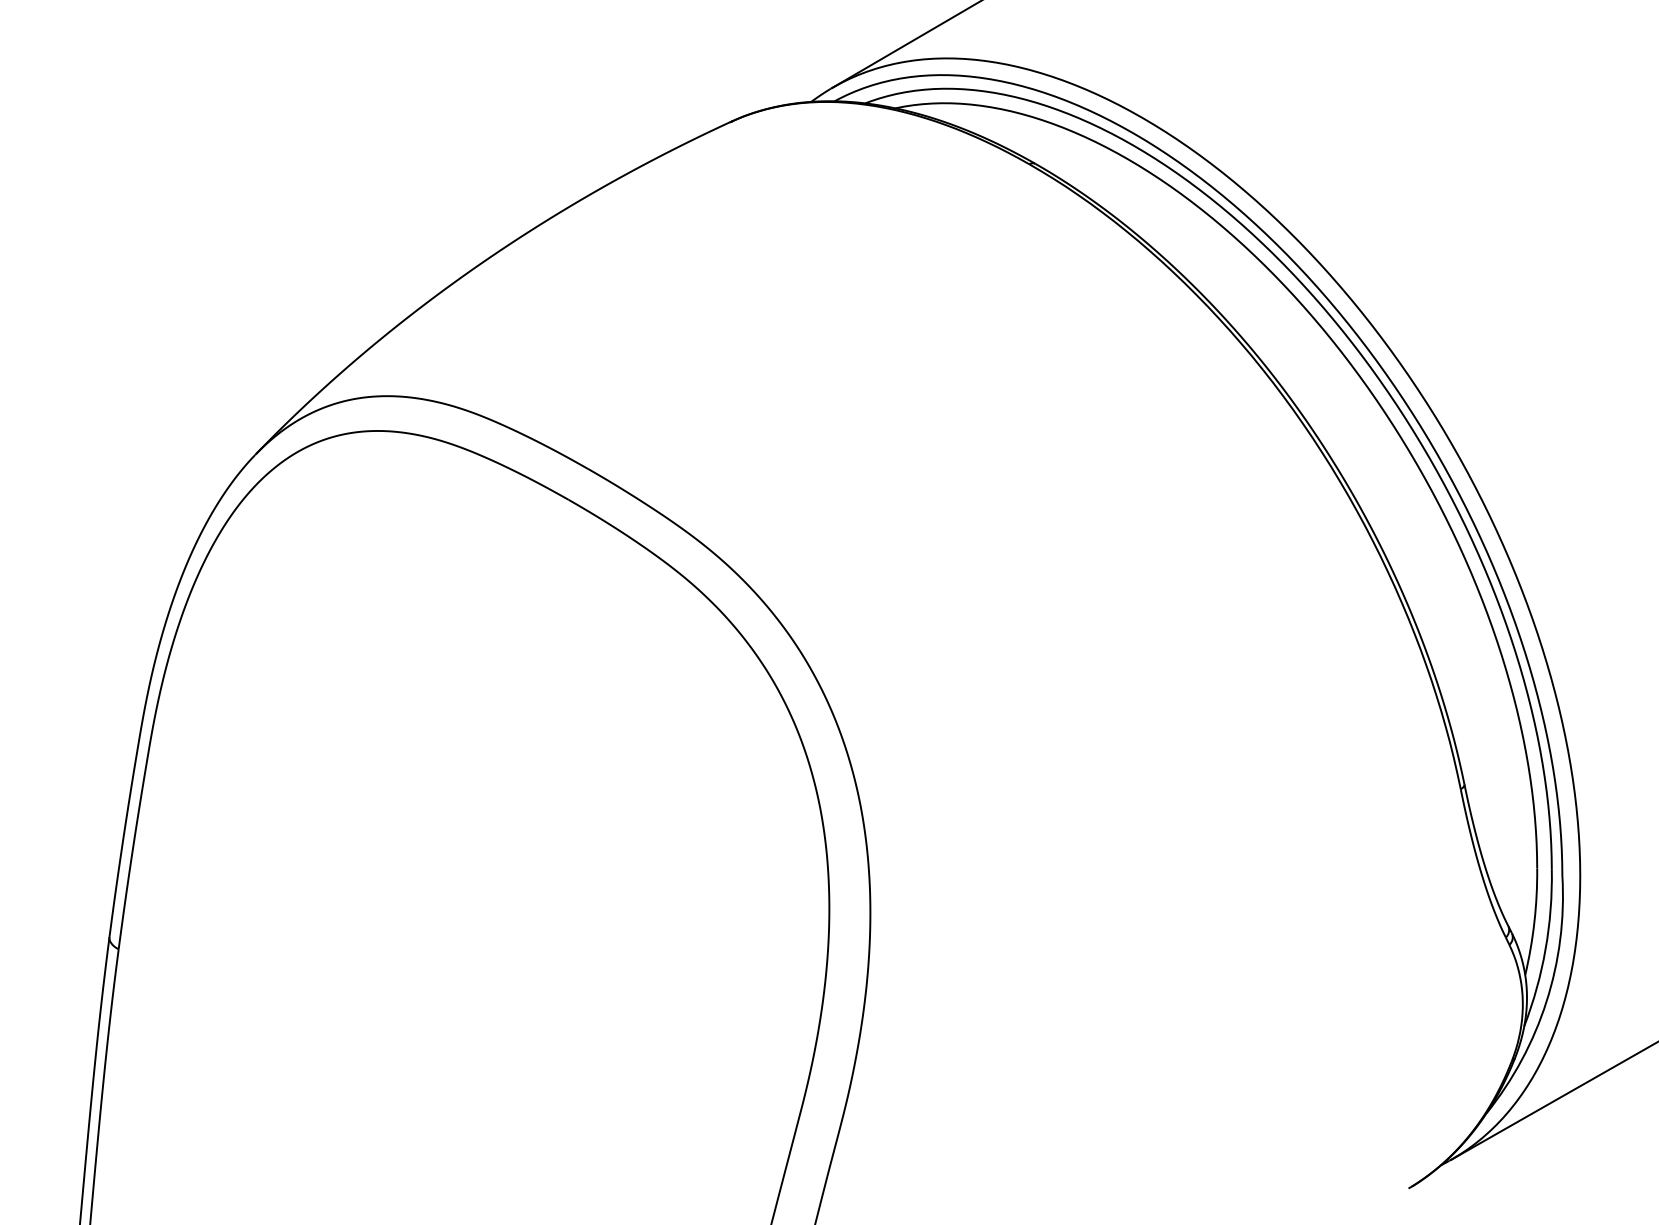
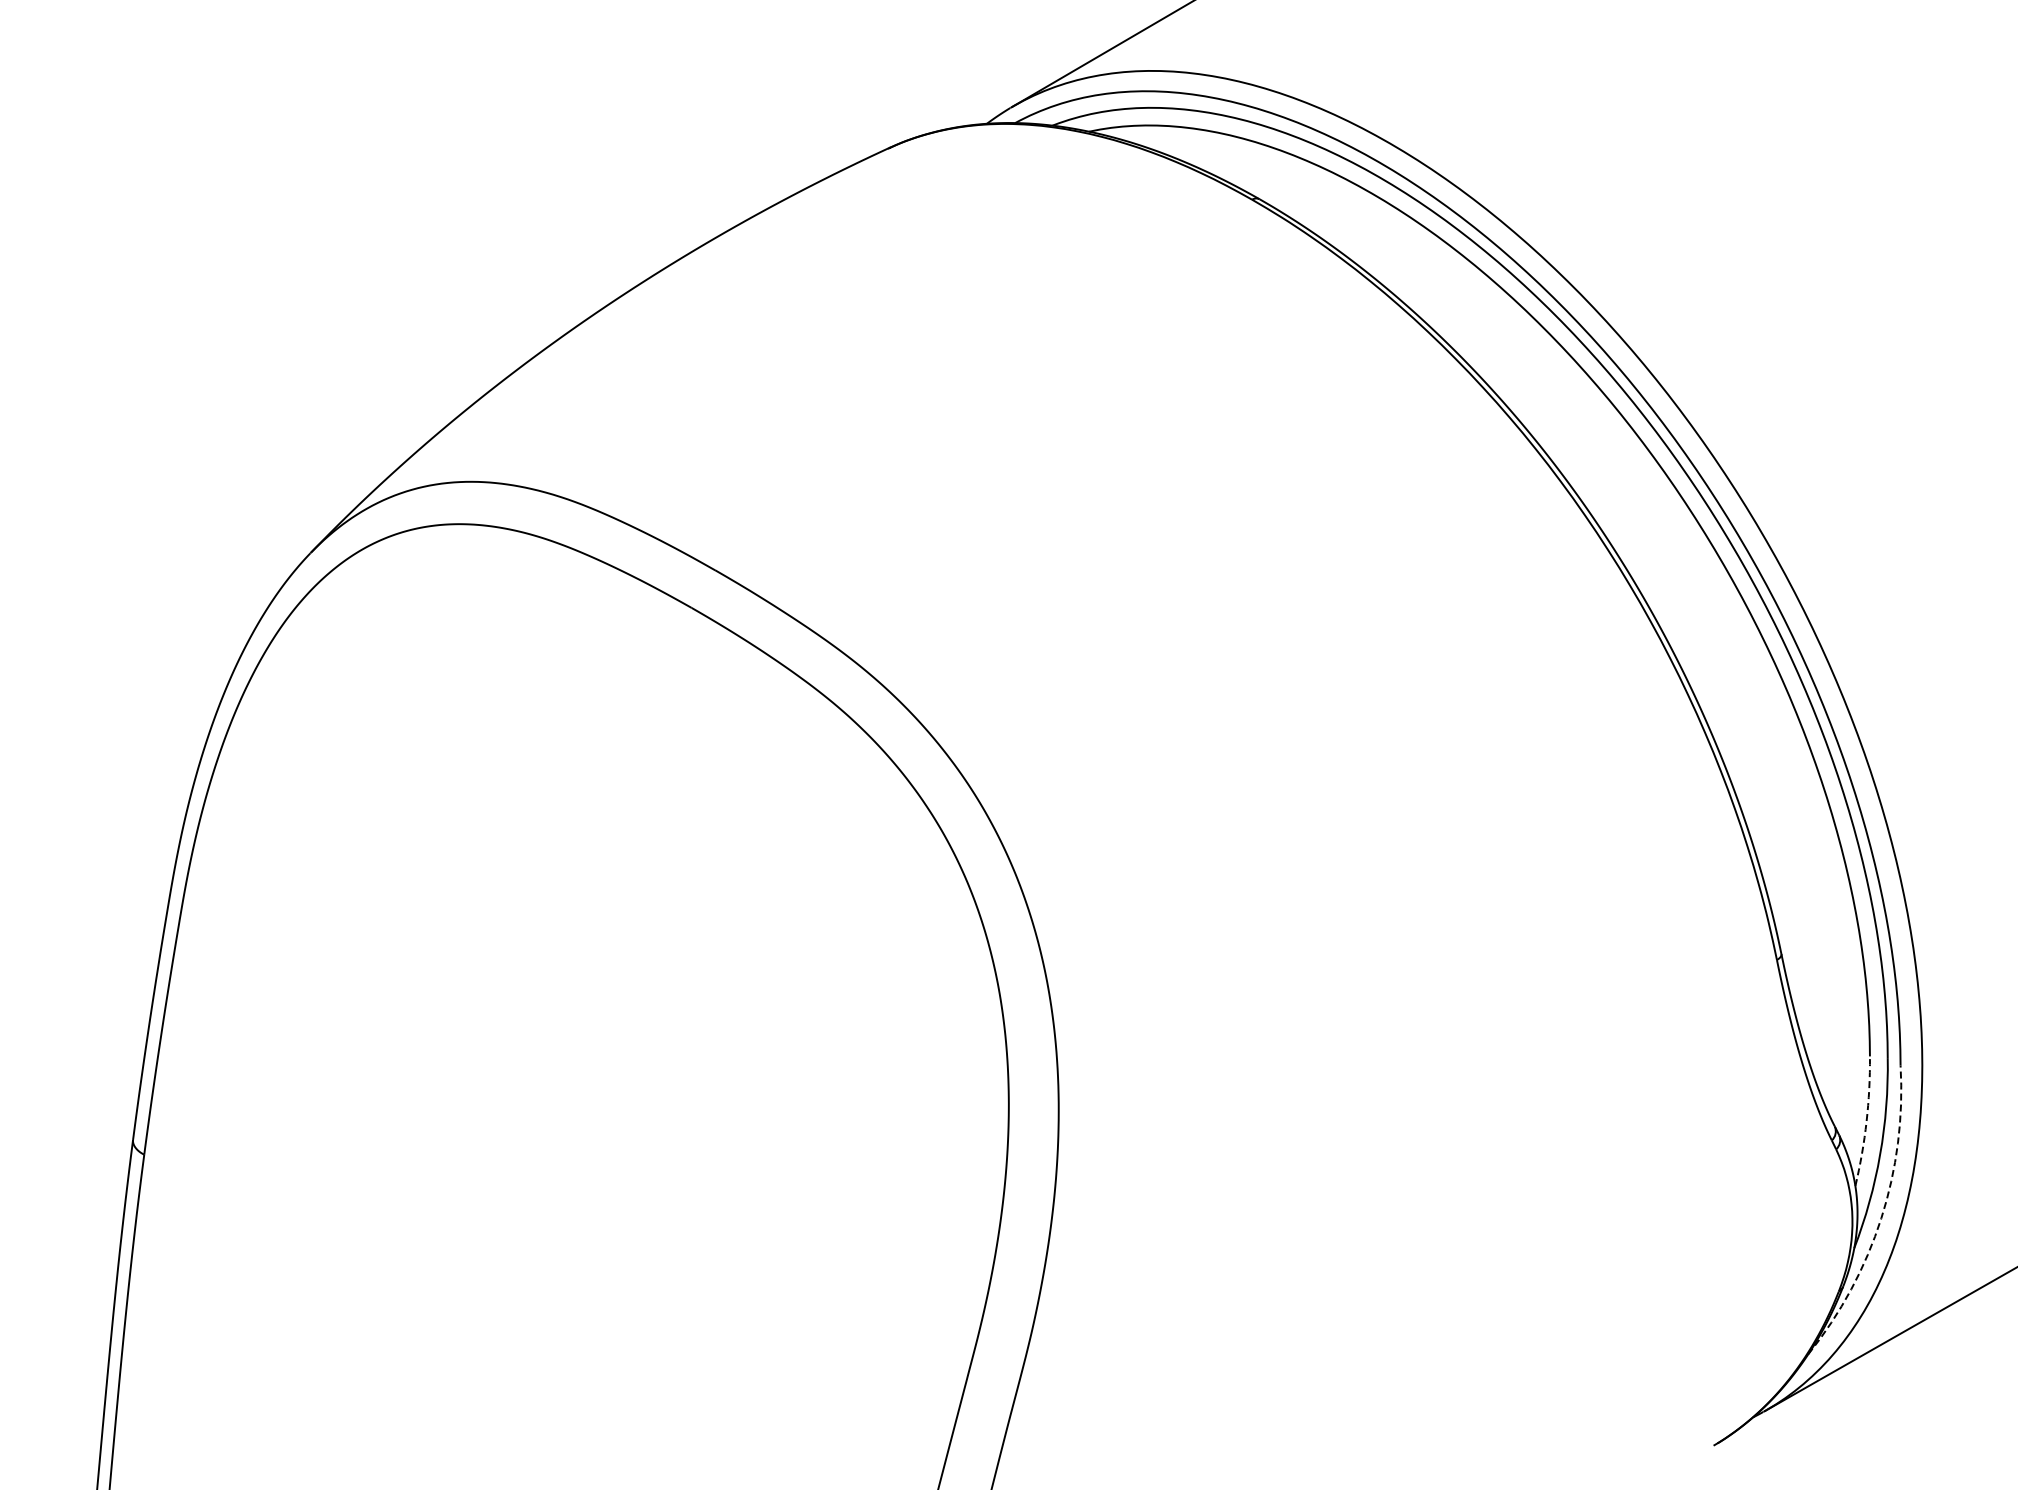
arc: (1534, 921) -> (1866, 1121), solid -> dashed
arc: (1546, 1001) -> (1881, 1218), solid -> dashed

